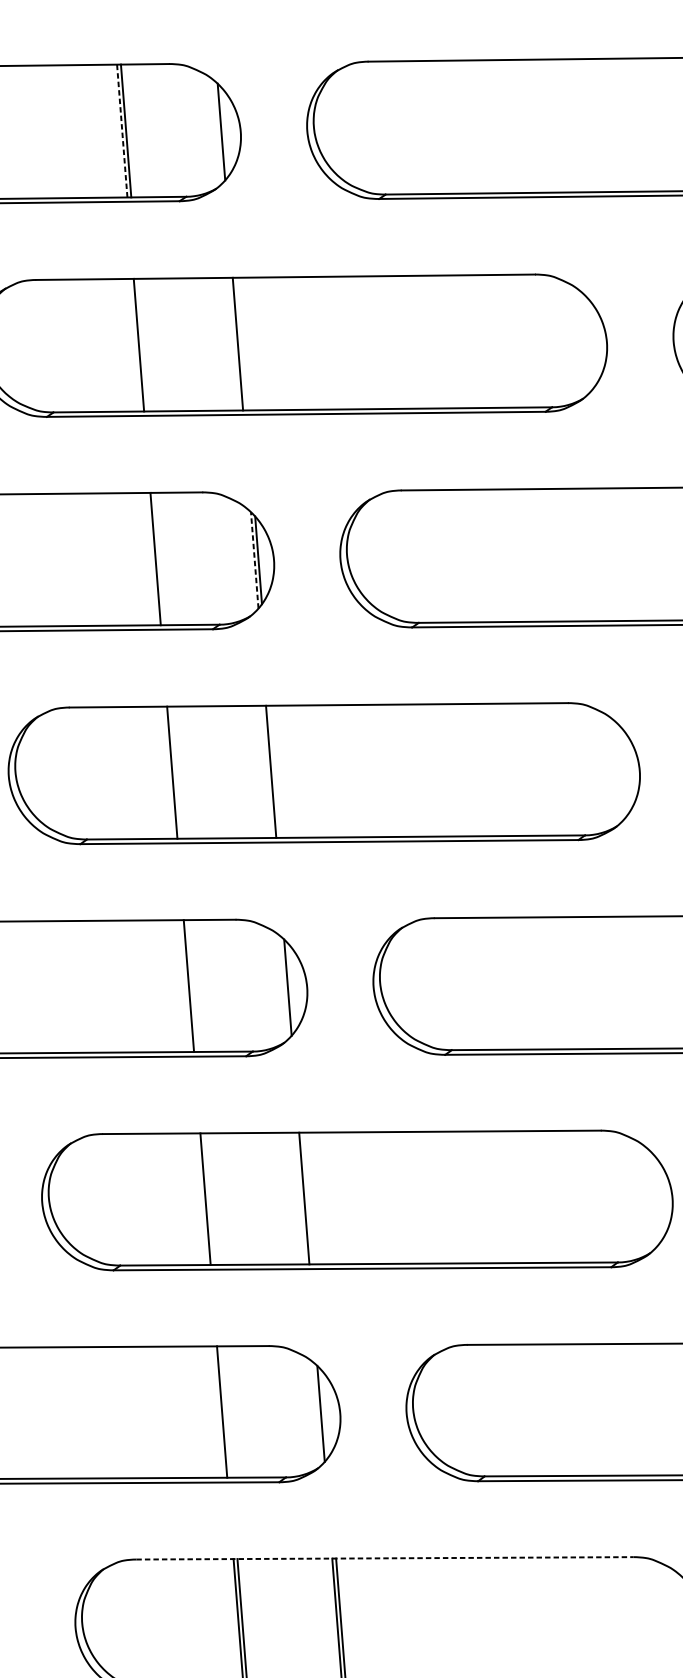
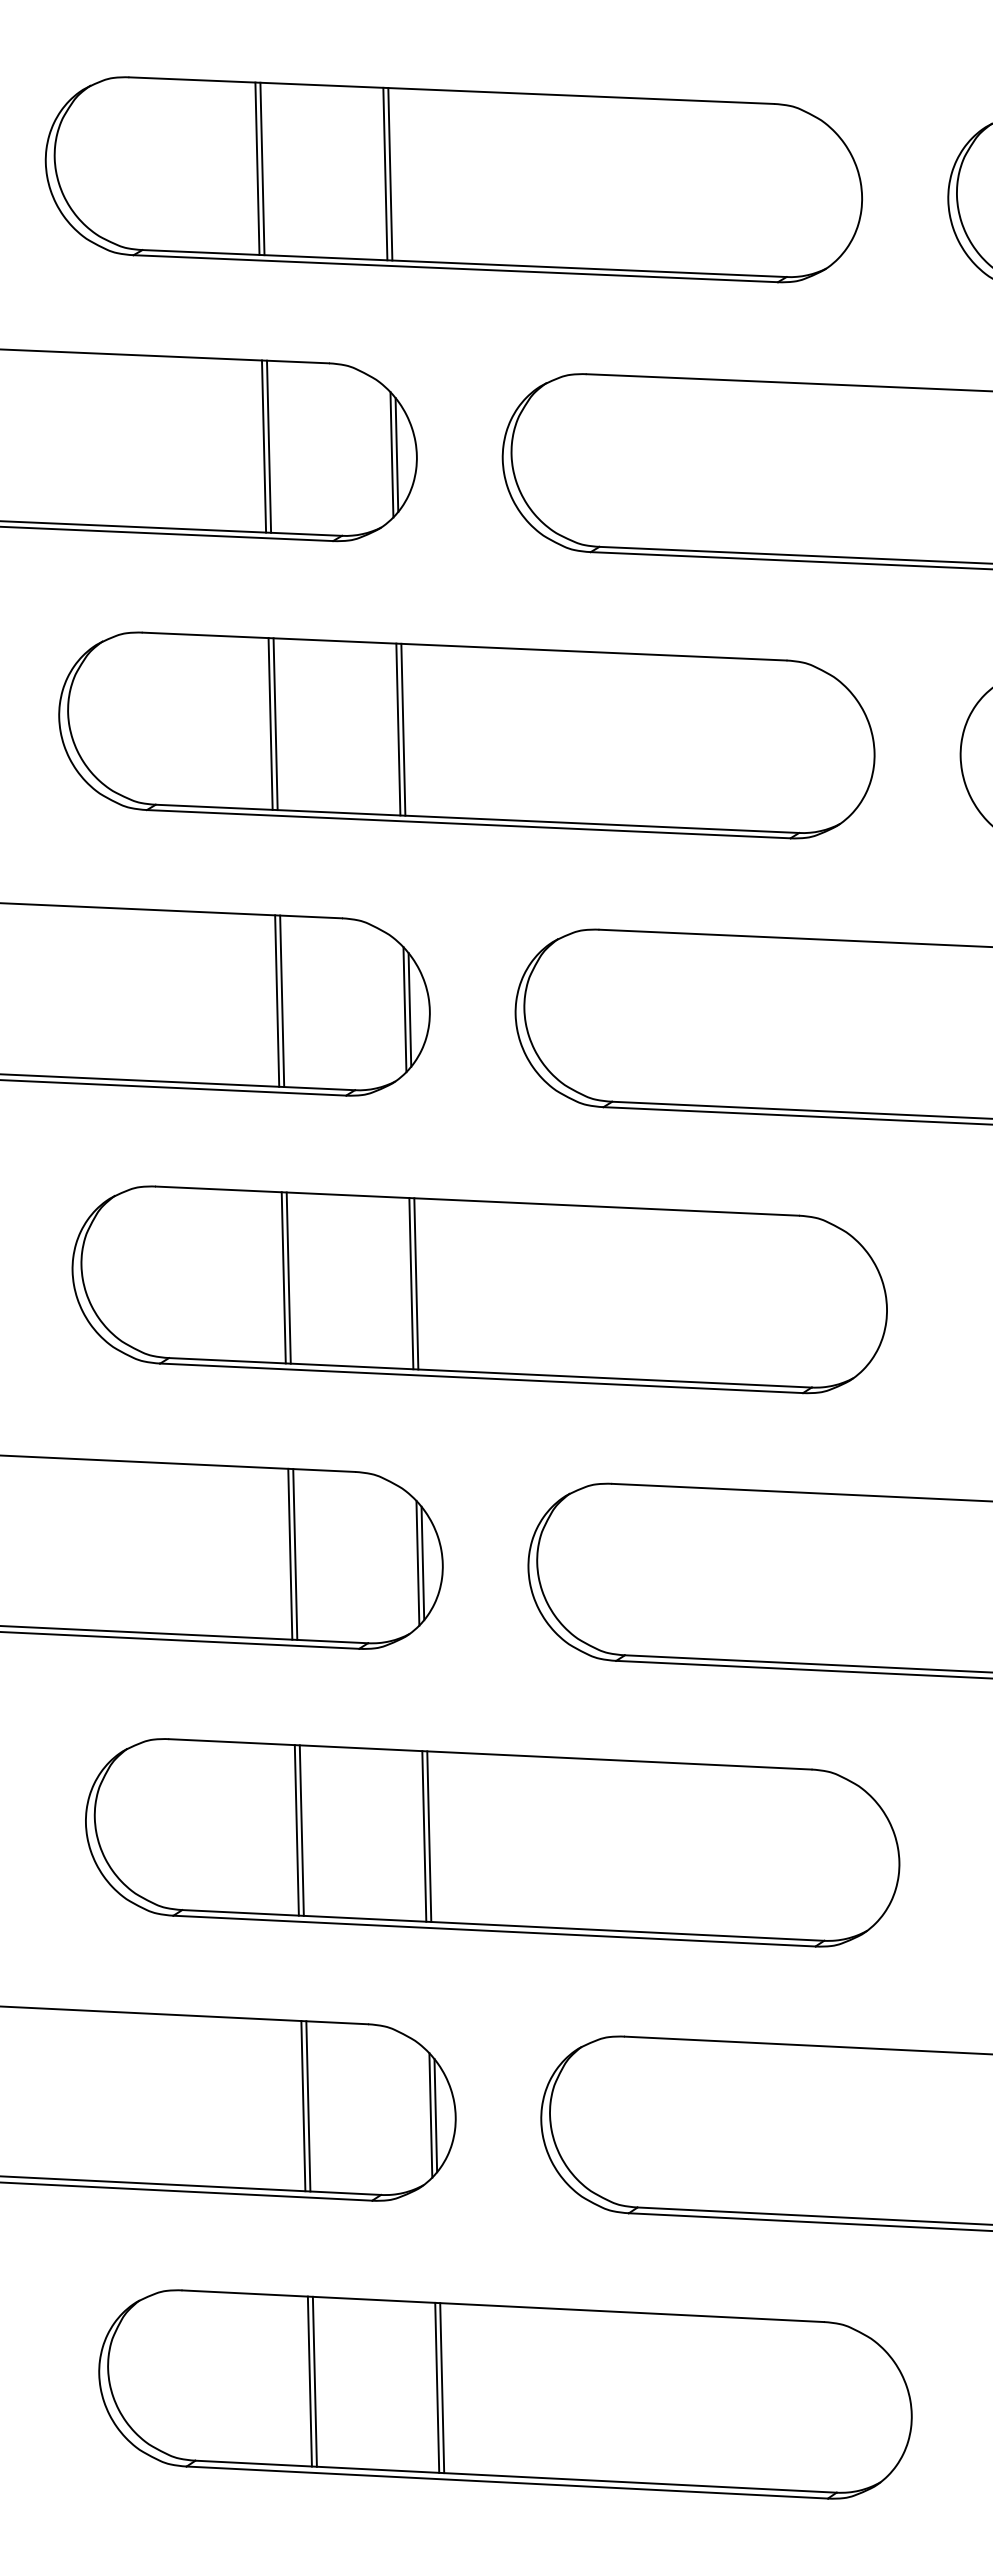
line: (122, 131) -> (264, 446), dashed -> solid
line: (225, 132) -> (396, 455), added
line: (241, 343) -> (403, 729), added
line: (142, 345) -> (275, 724), added
line: (159, 559) -> (282, 1001), added
line: (254, 560) -> (404, 1009), dashed -> solid
line: (275, 771) -> (416, 1283), added
line: (175, 772) -> (288, 1277), added
line: (192, 986) -> (295, 1554), added
line: (291, 987) -> (422, 1563), added
line: (308, 1198) -> (429, 1836), added
line: (209, 1199) -> (301, 1830), added
line: (226, 1412) -> (308, 2106), added
line: (324, 1413) -> (435, 2115), added
line: (385, 1558) -> (503, 2306), dashed -> solid

